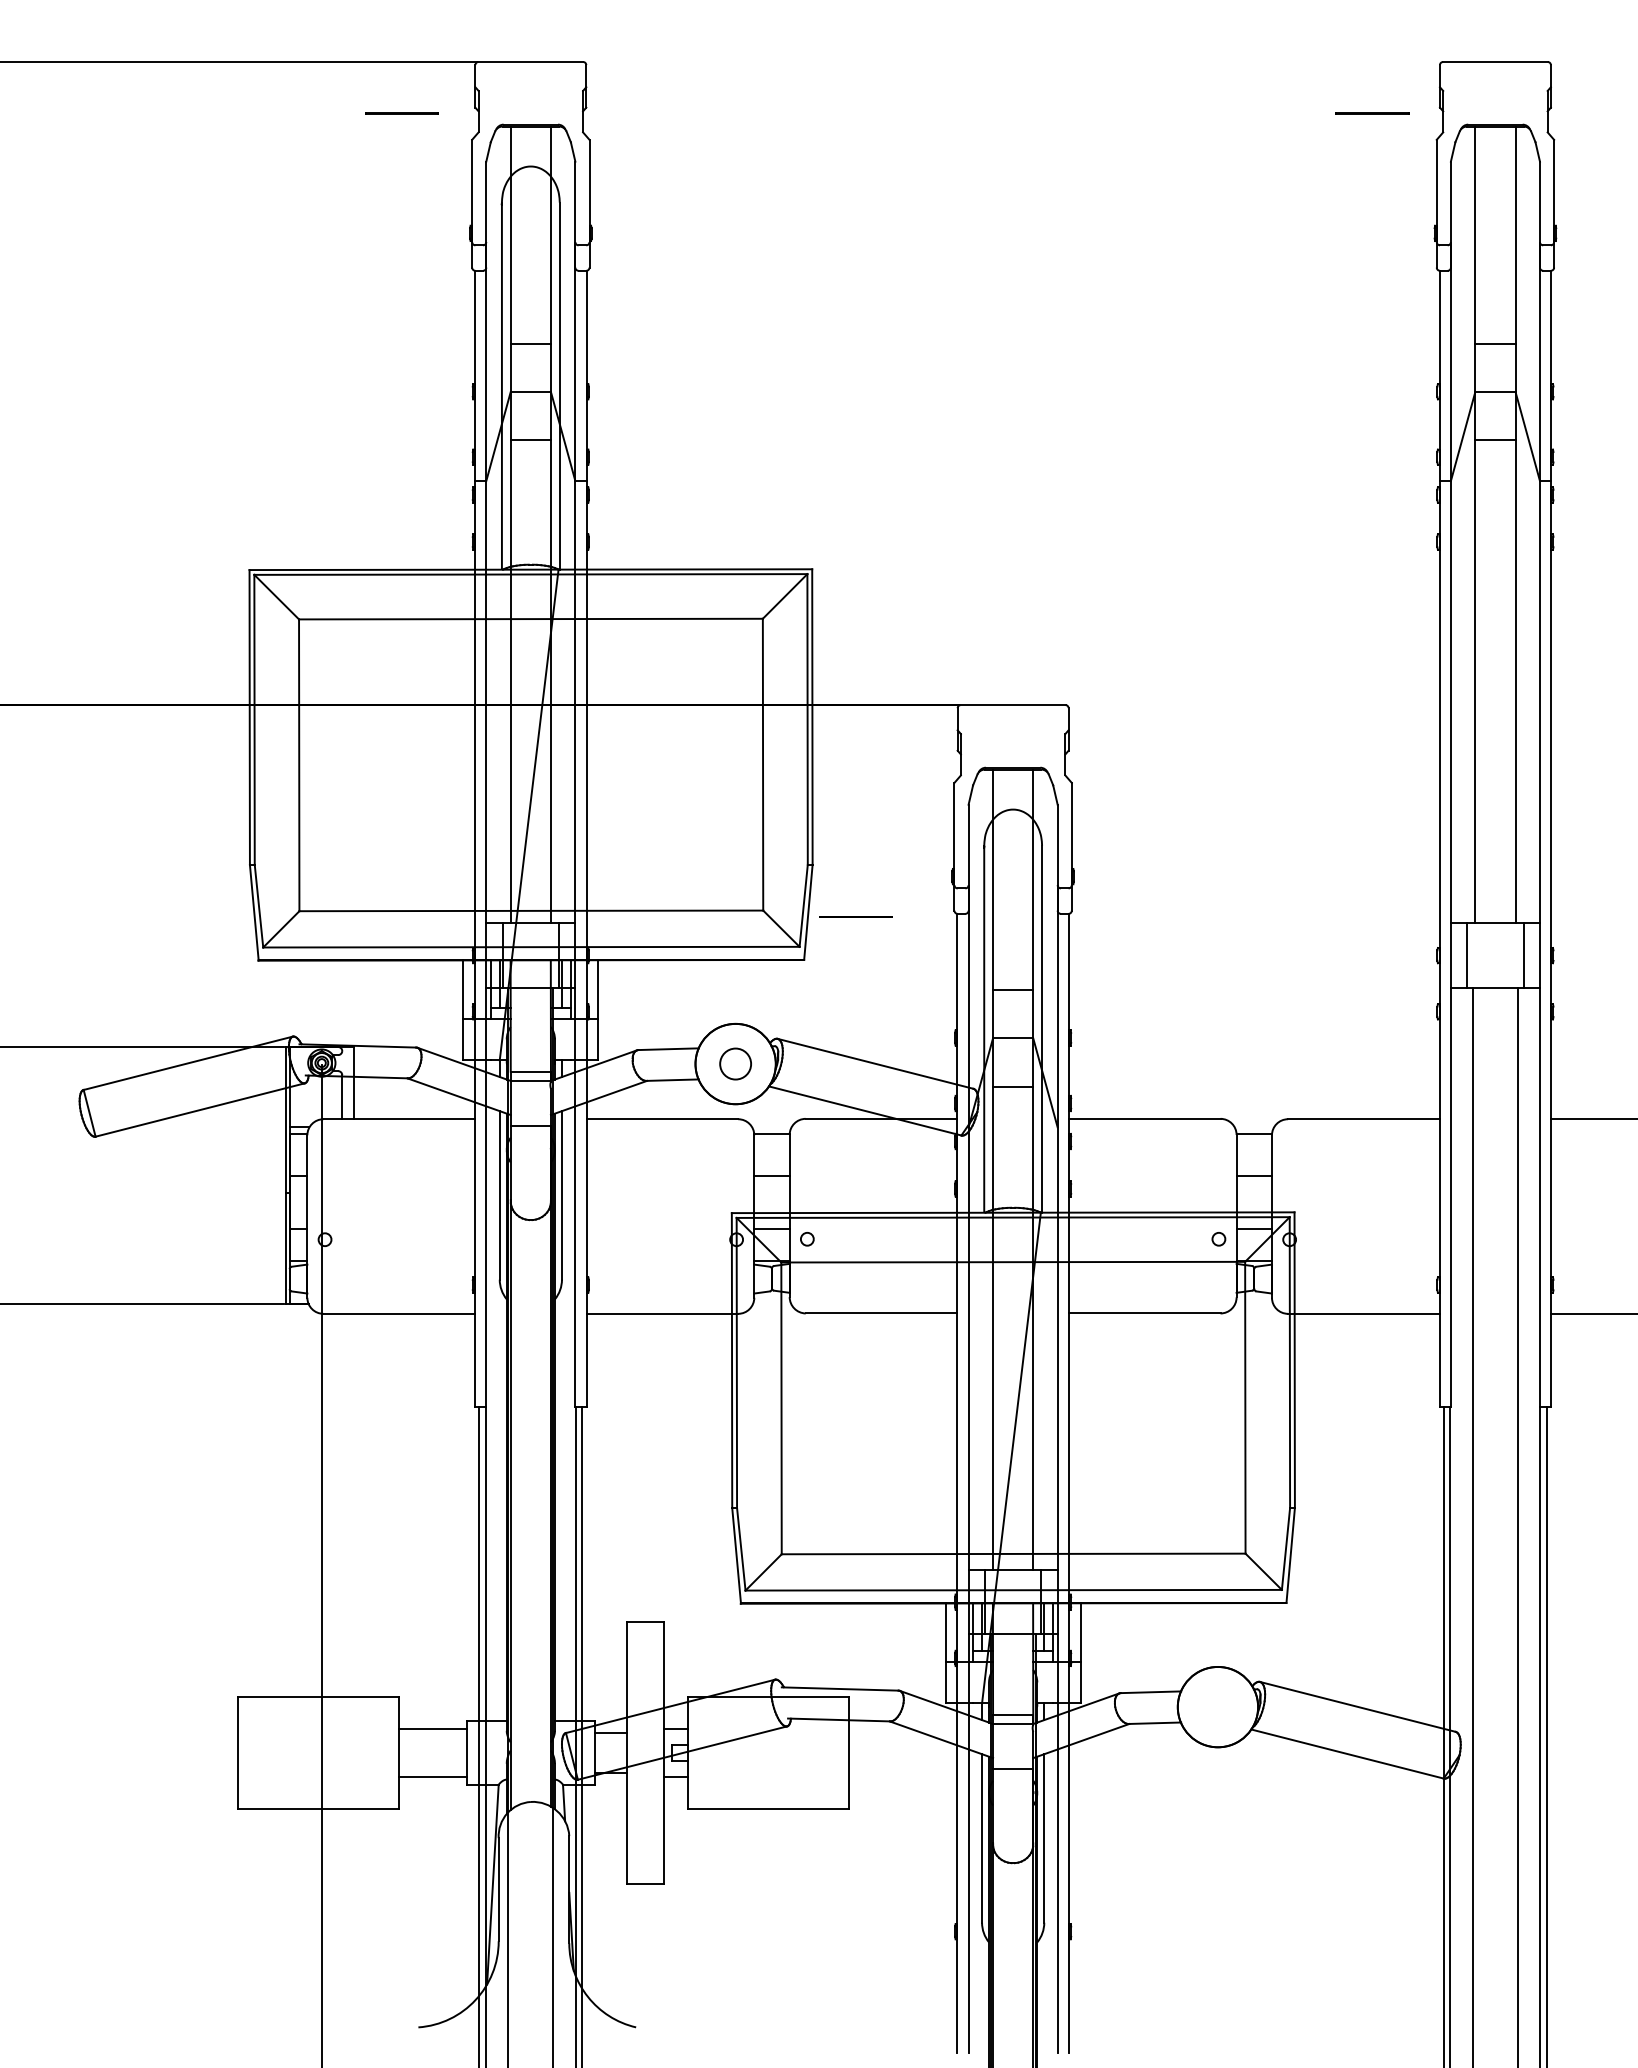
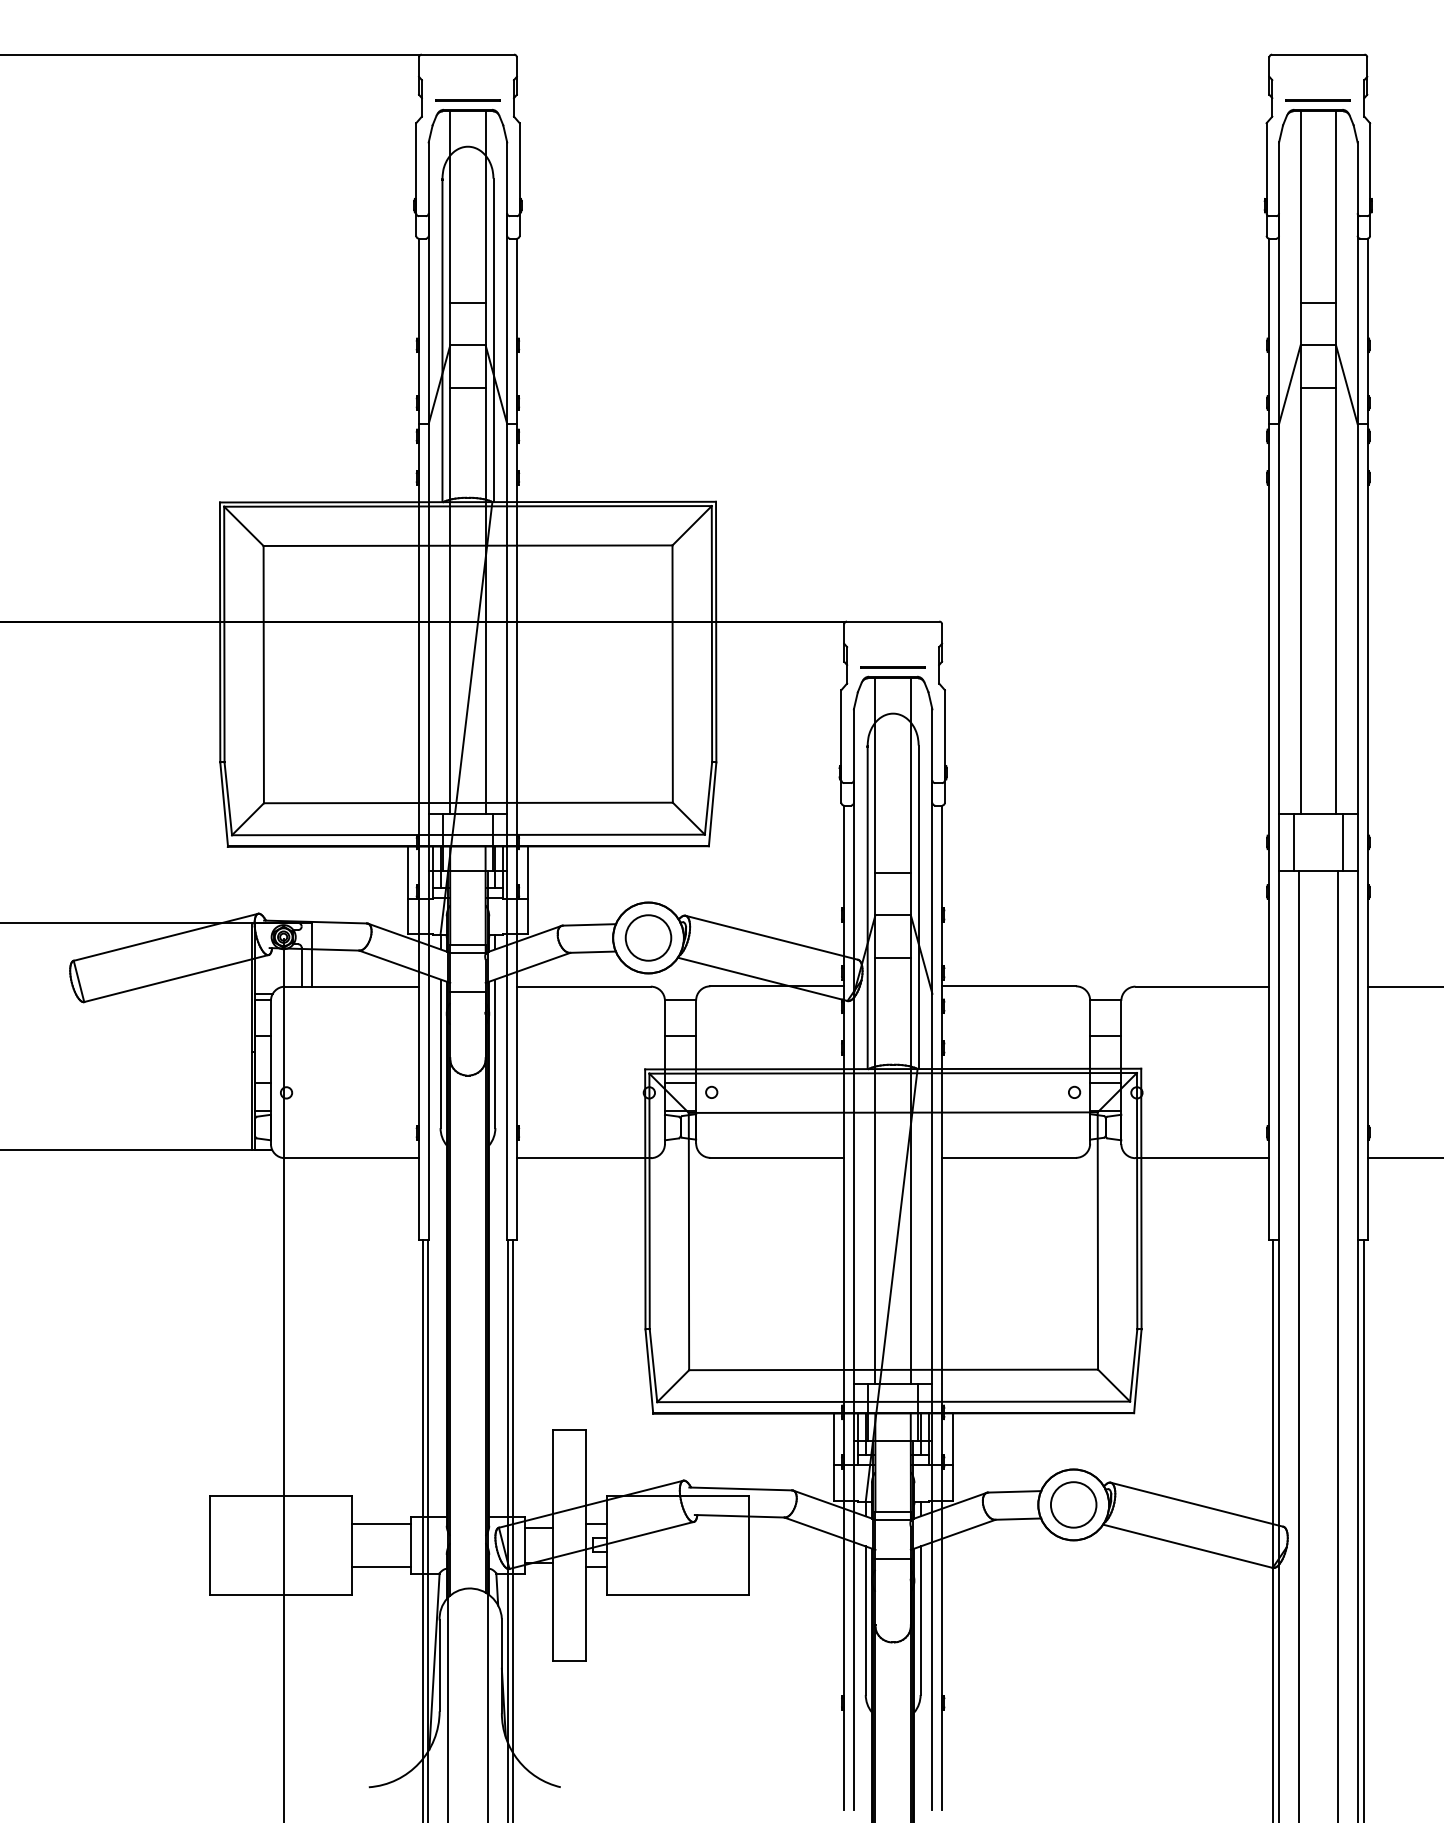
line: (401, 113) -> (467, 99), moved
line: (1372, 113) -> (1318, 99), moved
line: (855, 916) -> (892, 666), moved
circle: (735, 1063) -> (648, 937), size x1.67
circle: (1217, 1706) -> (1073, 1504), added

